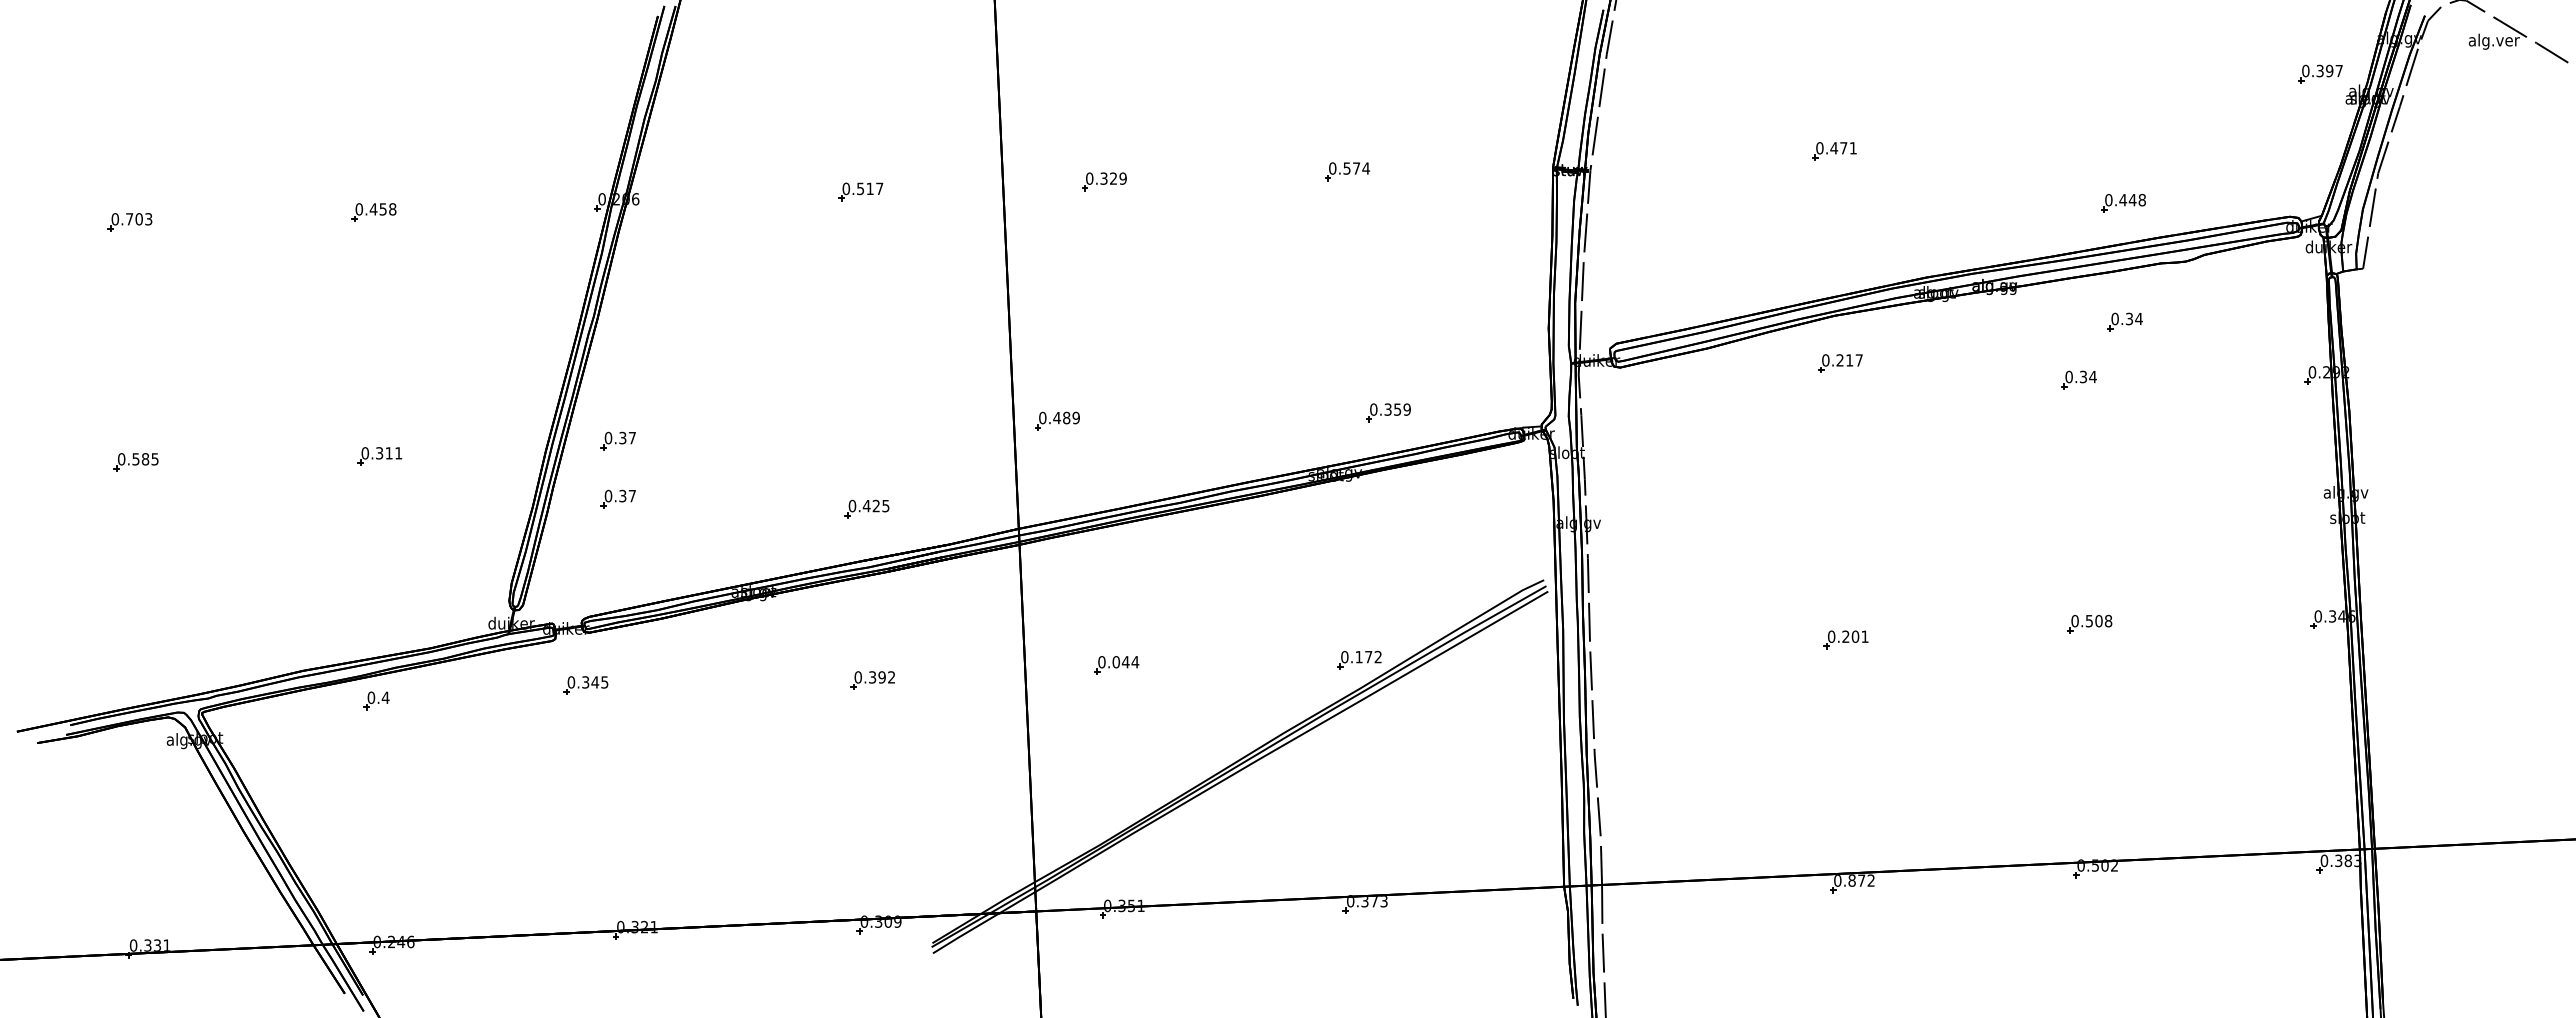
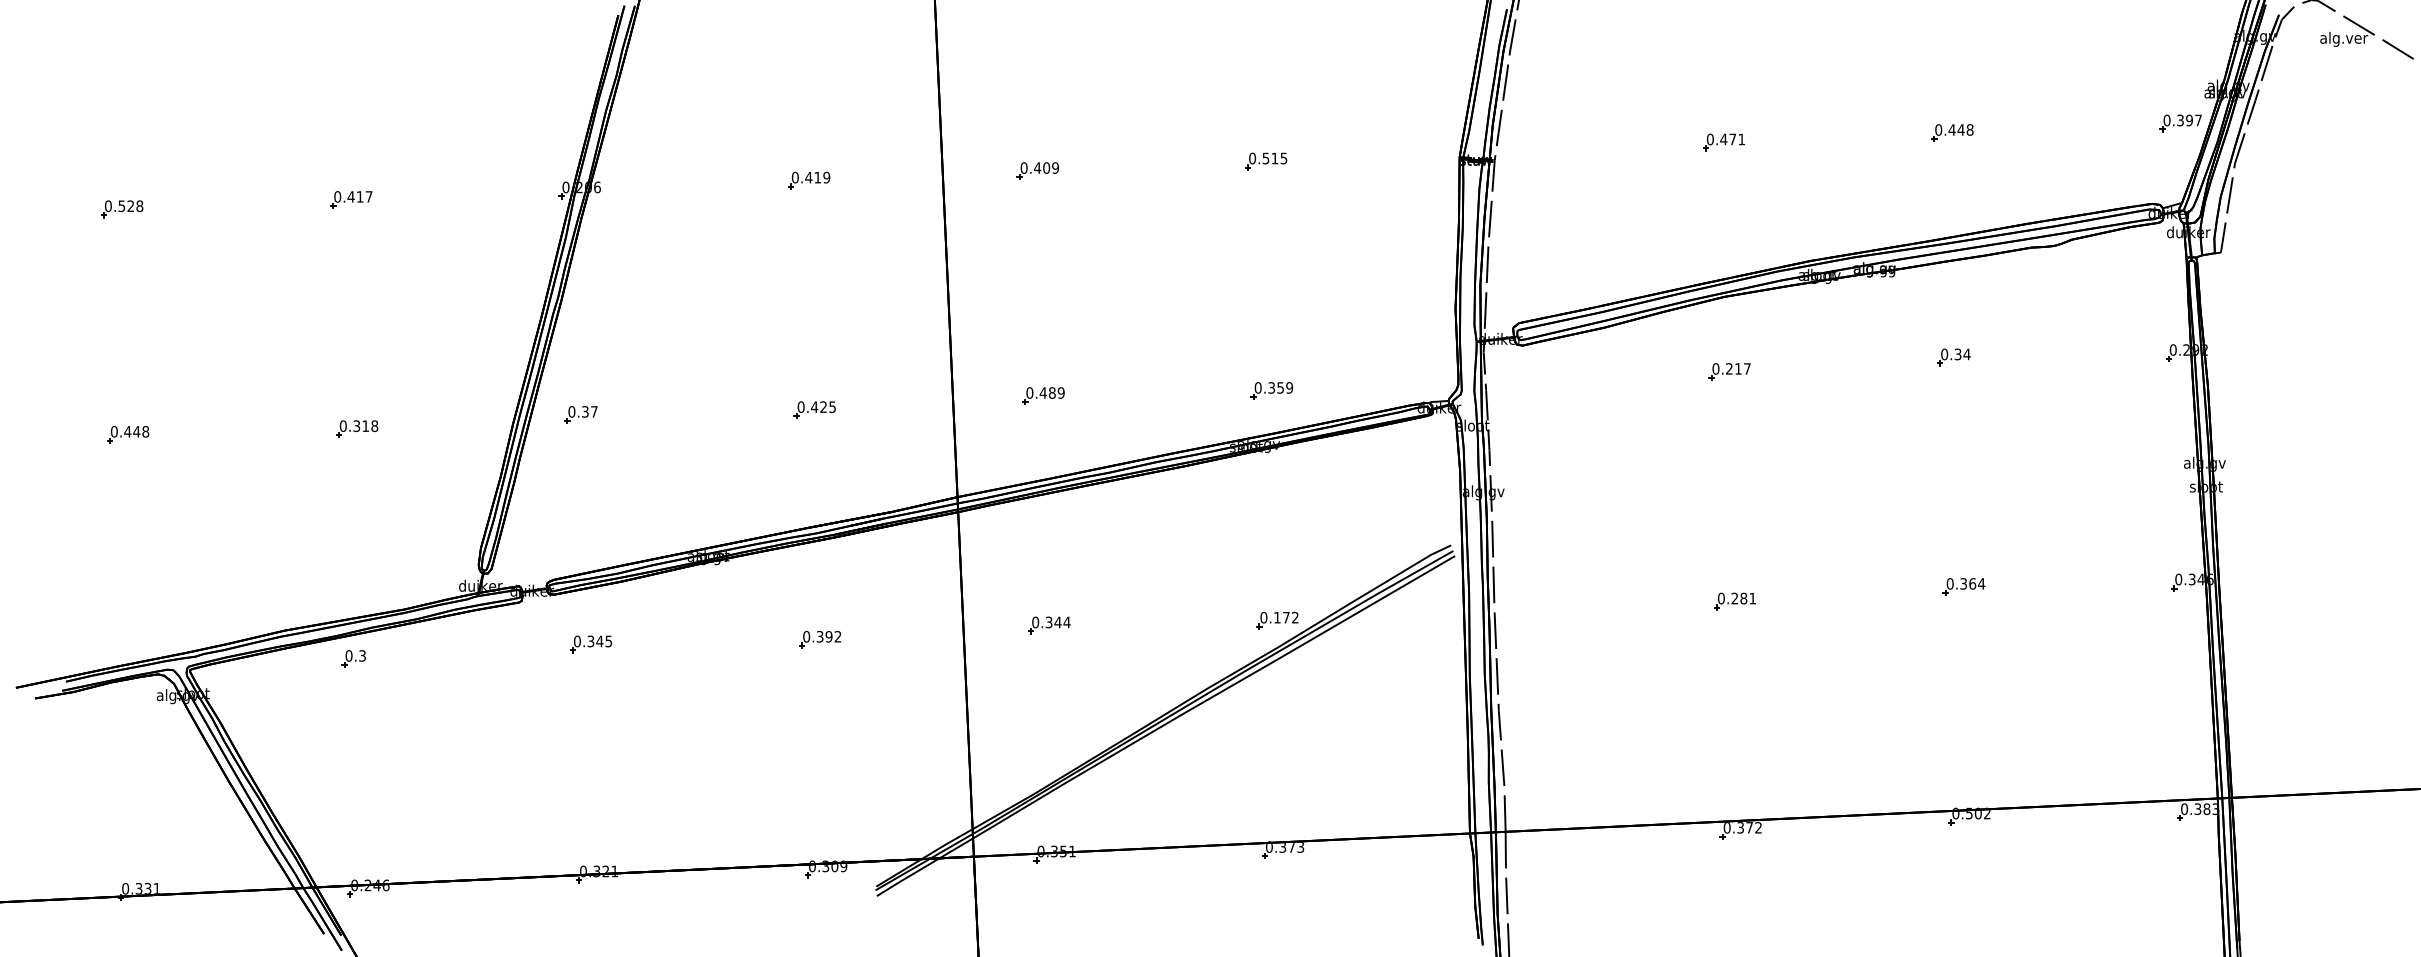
part: (2320, 73) -> (2180, 122), moved
text: (1361, 168) -> (1279, 158), 0.574 -> 0.515
text: (1108, 178) -> (1041, 167), 0.329 -> 0.409
text: (869, 188) -> (817, 177), 0.517 -> 0.419
part: (2123, 203) -> (1952, 133), moved
text: (387, 209) -> (364, 197), 0.458 -> 0.417
text: (139, 219) -> (131, 206), 0.703 -> 0.528
part: (2124, 321) -> (1996, 302), removed
part: (1840, 363) -> (1729, 371), moved
part: (1388, 412) -> (1272, 390), moved
part: (1057, 420) -> (1043, 395), moved
text: (398, 453) -> (374, 426), 0.311 -> 0.318
text: (145, 459) -> (136, 431), 0.585 -> 0.448
part: (617, 498) -> (580, 468), removed
part: (866, 508) -> (814, 409), moved
text: (2099, 620) -> (1973, 583), 0.508 -> 0.364
text: (1855, 636) -> (1743, 598), 0.201 -> 0.281
text: (1115, 662) -> (1048, 622), 0.044 -> 0.344
part: (585, 685) -> (590, 644), moved
text: (385, 697) -> (362, 655), 0.4 -> 0.3
text: (1851, 880) -> (1740, 827), 0.872 -> 0.372

